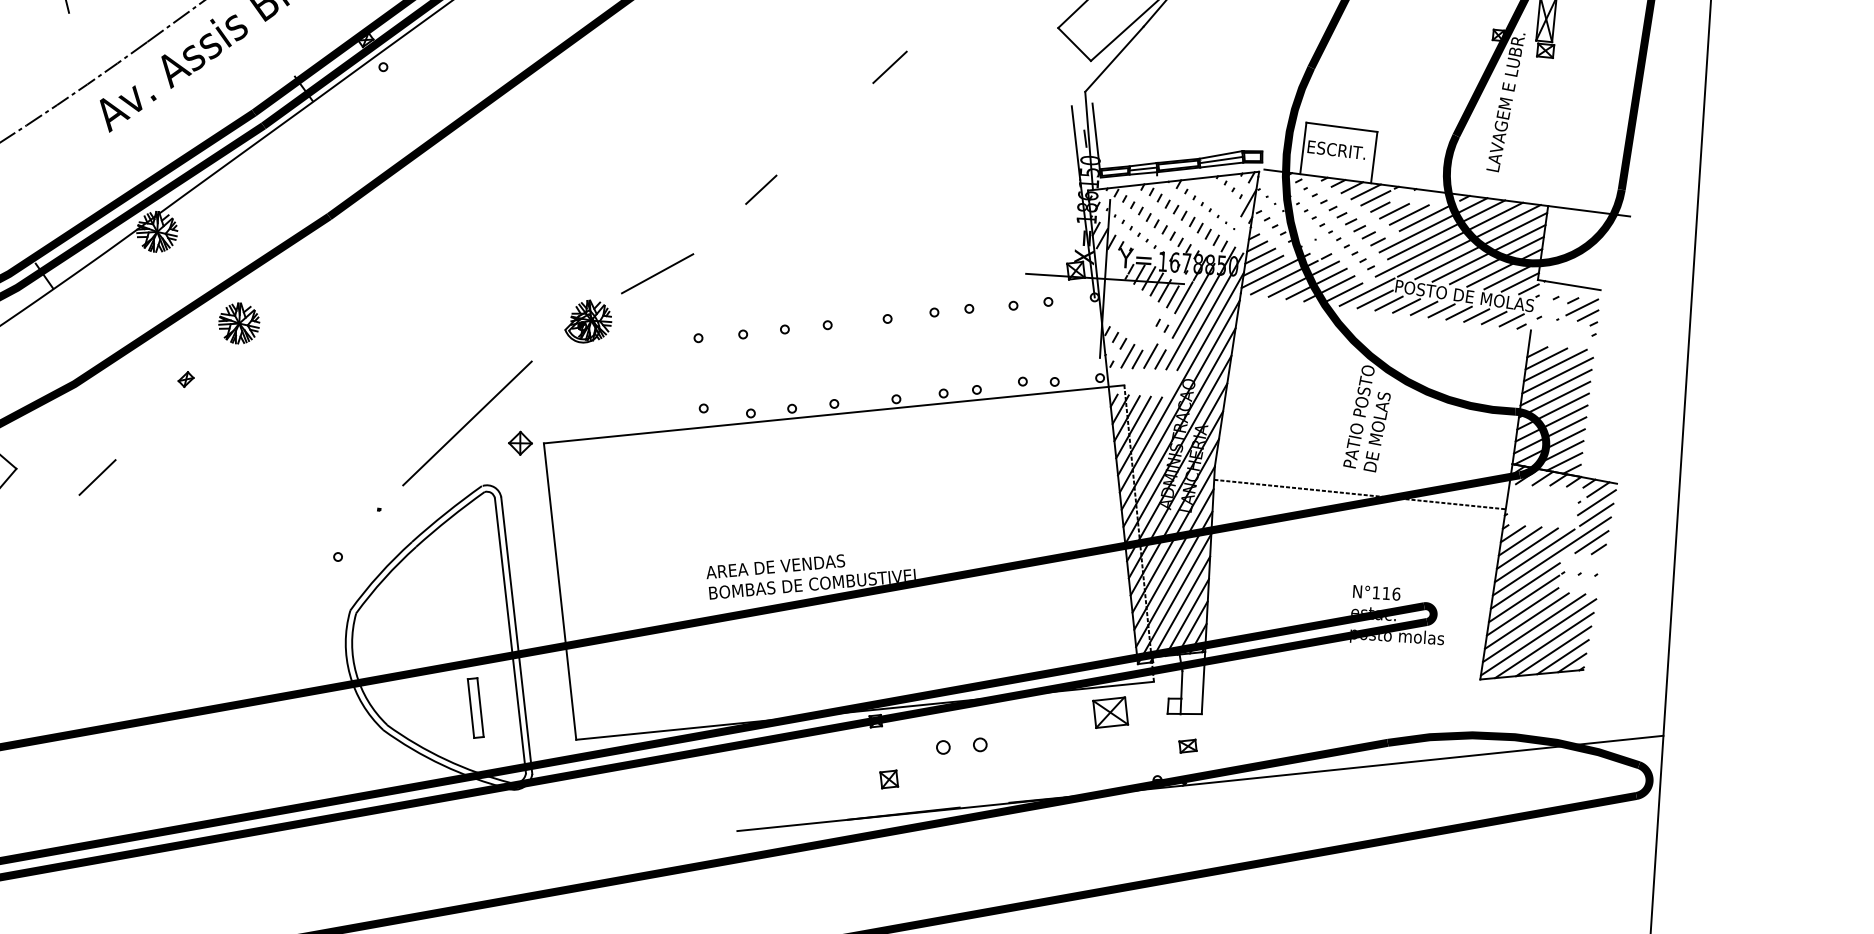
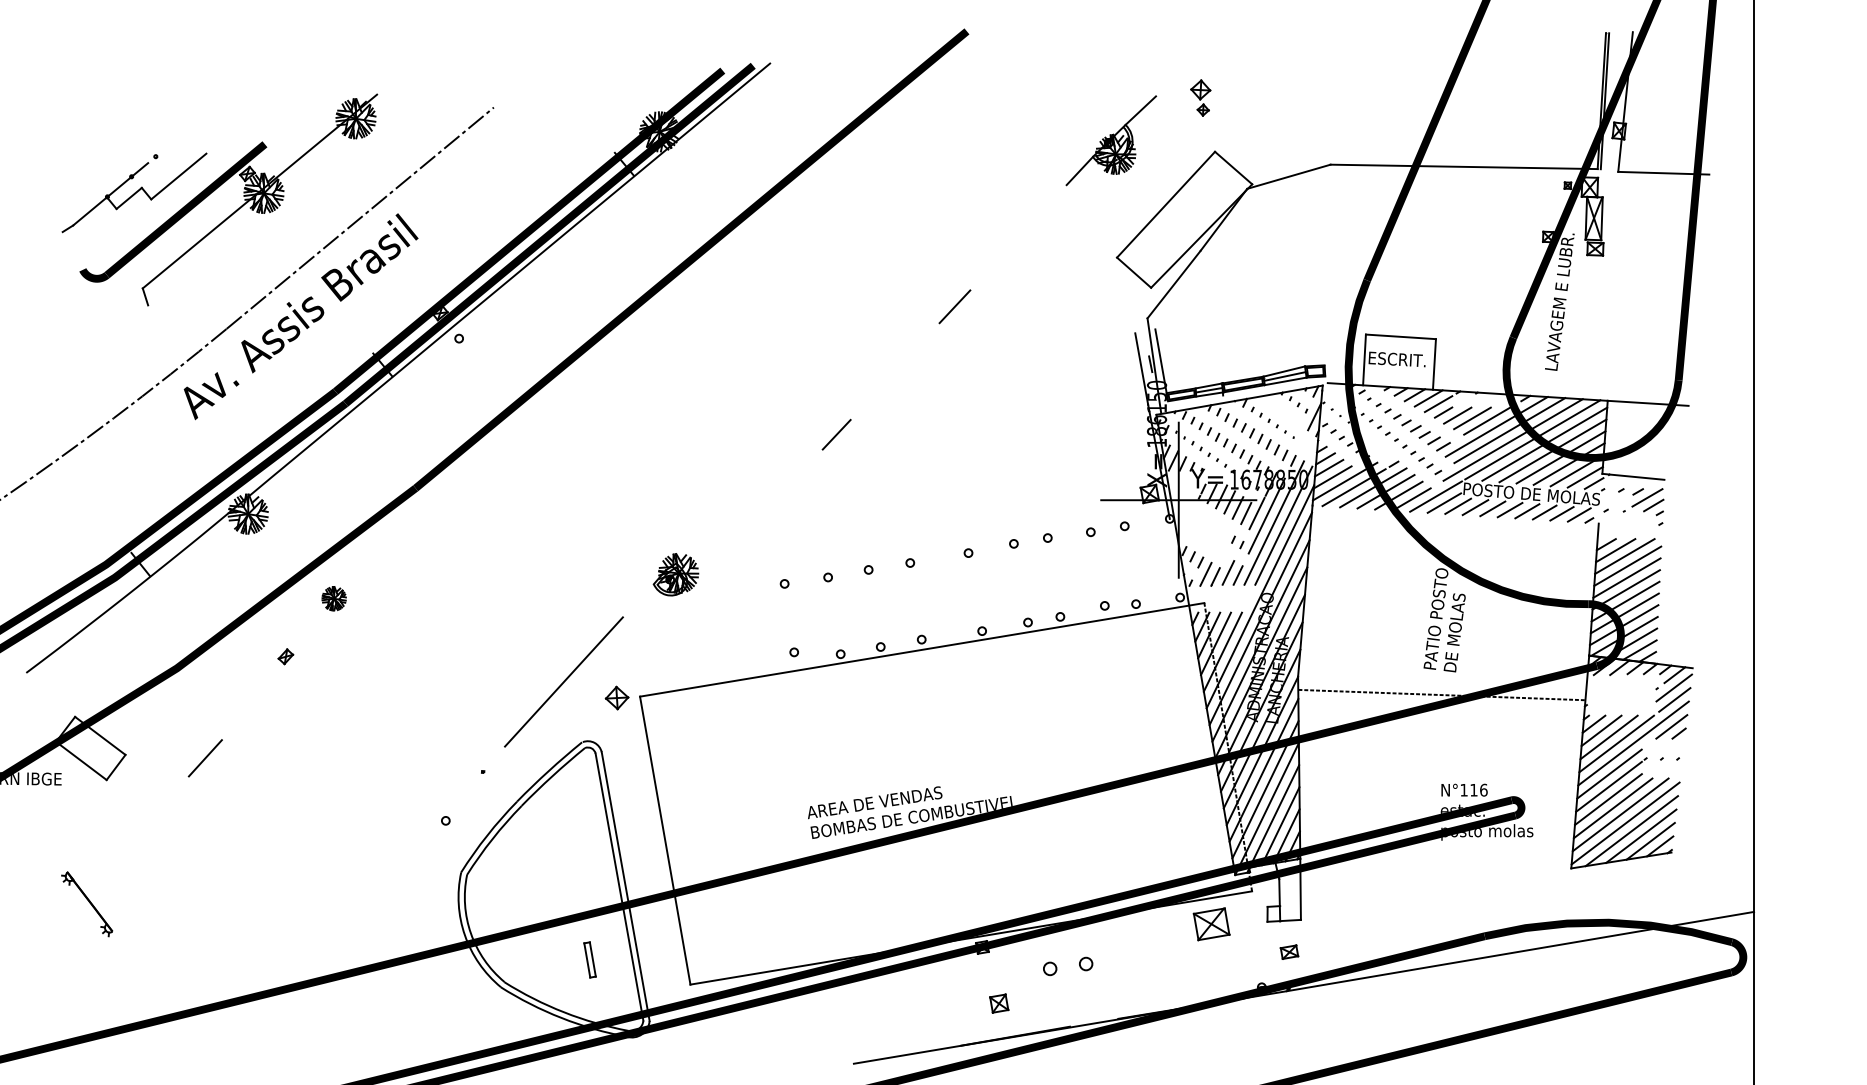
line: (657, 273) -> (740, 523), removed
part: (238, 323) -> (333, 598), size x0.6
part: (475, 707) -> (589, 959), size x0.6

